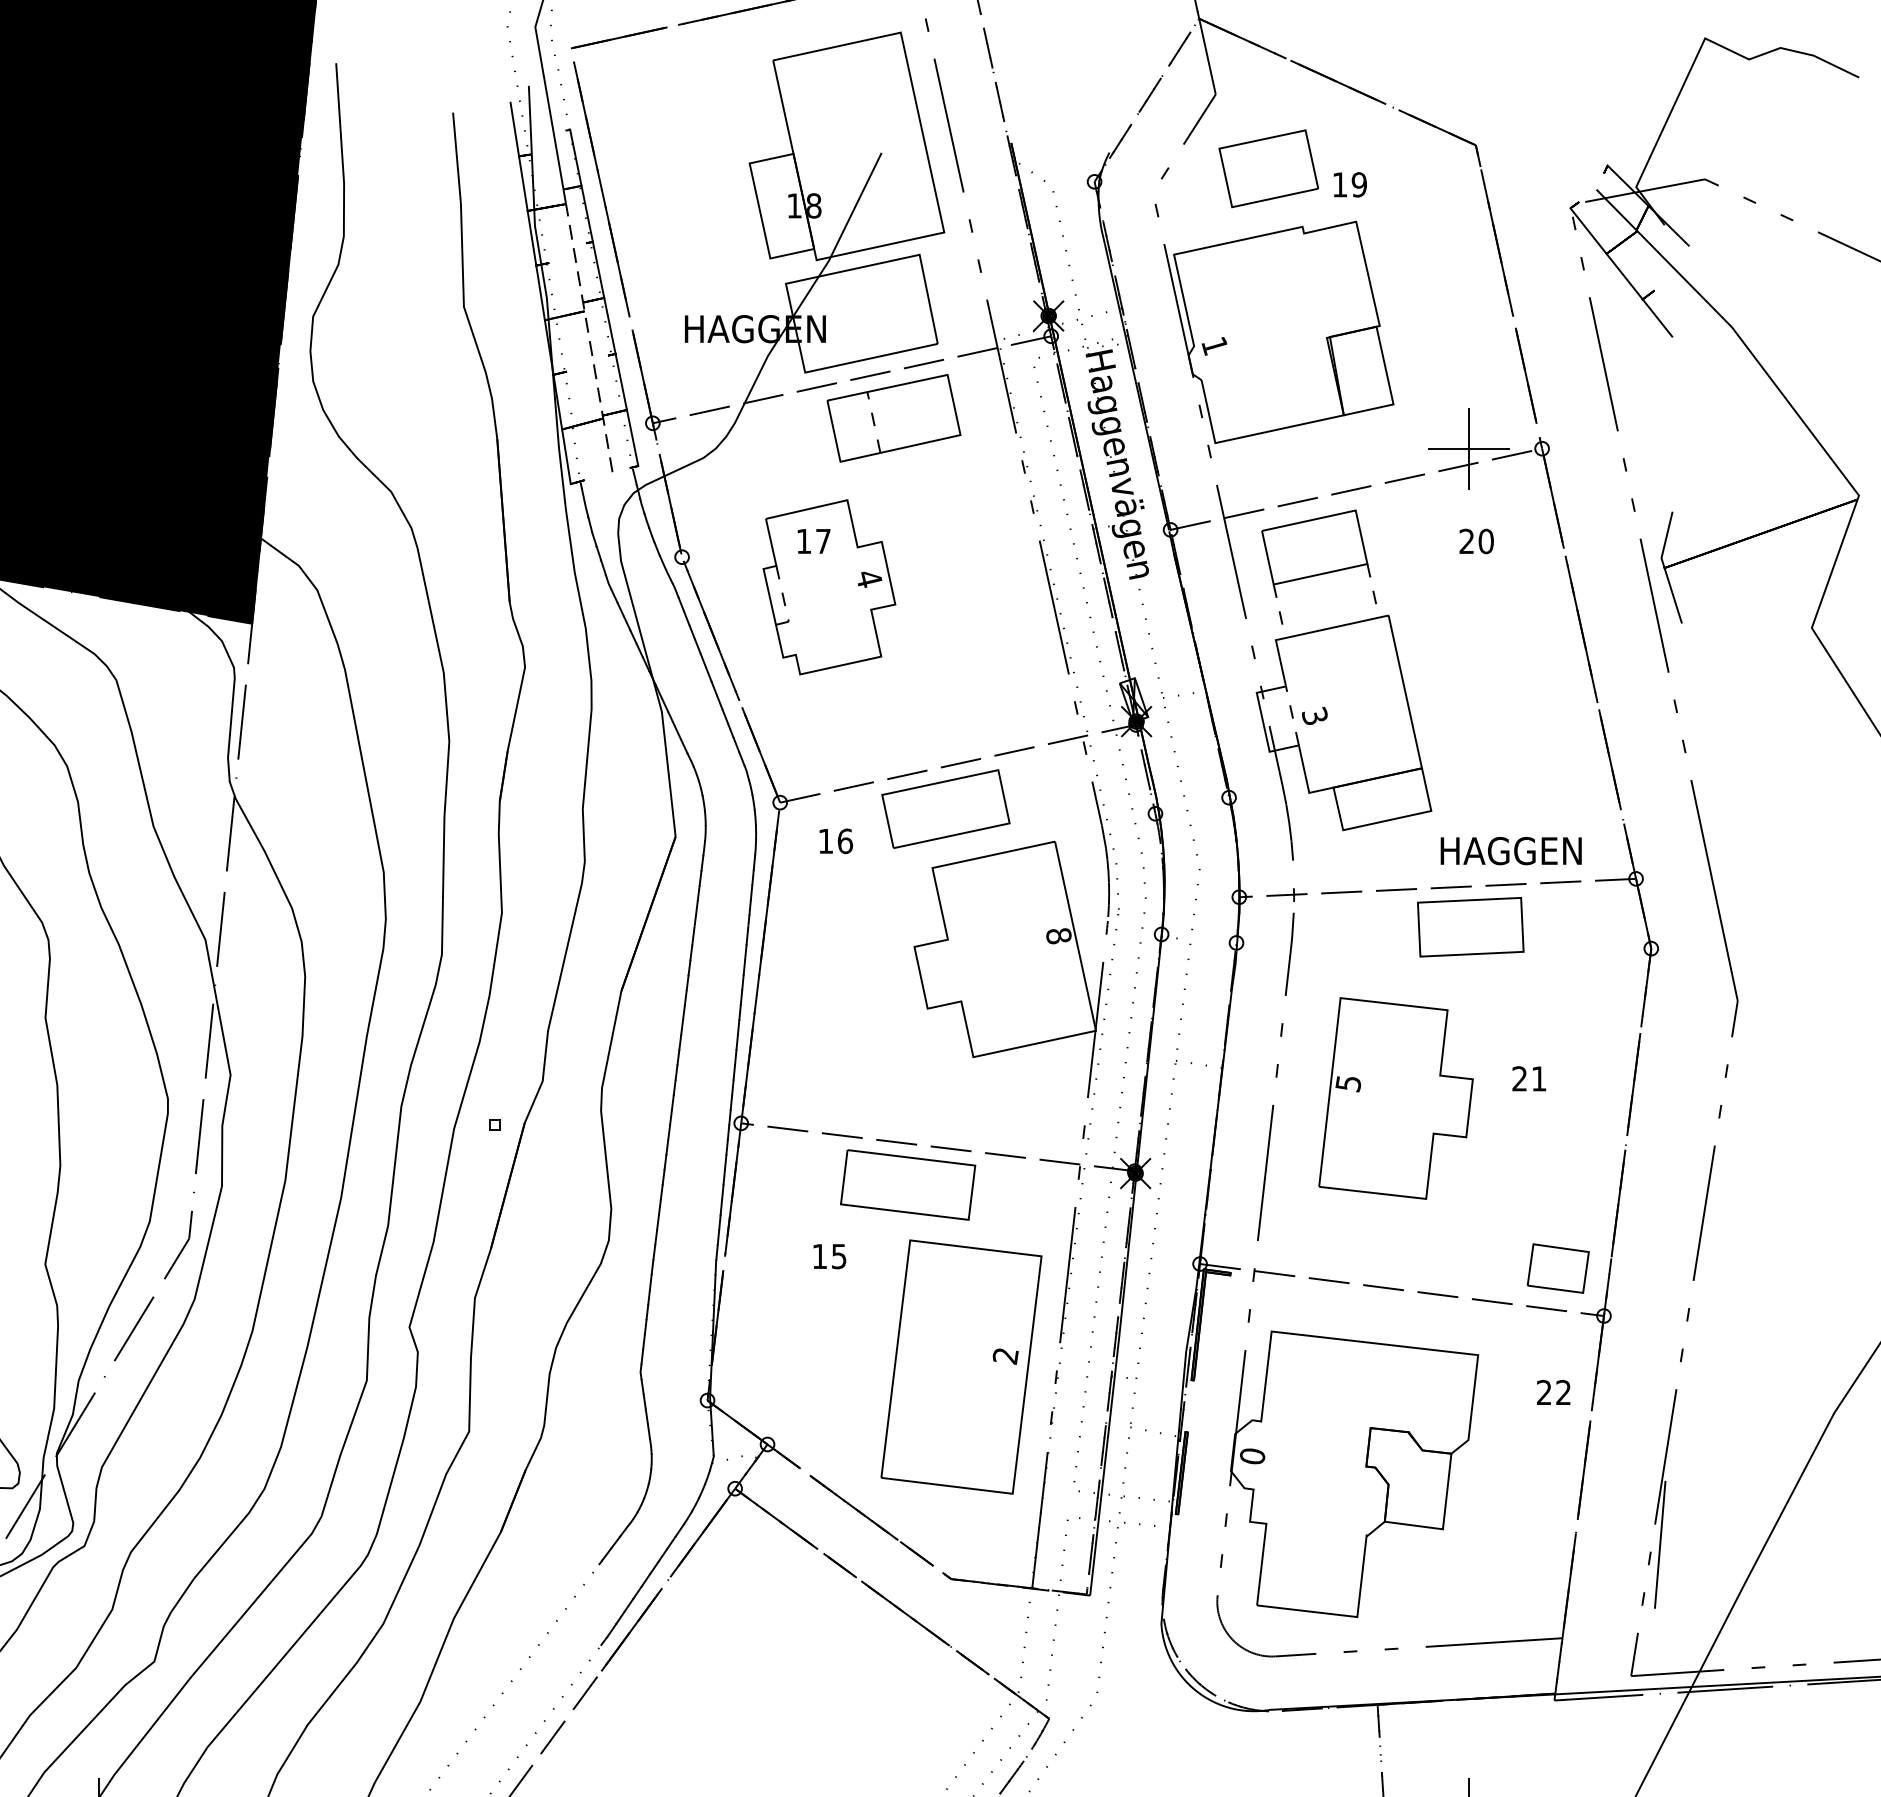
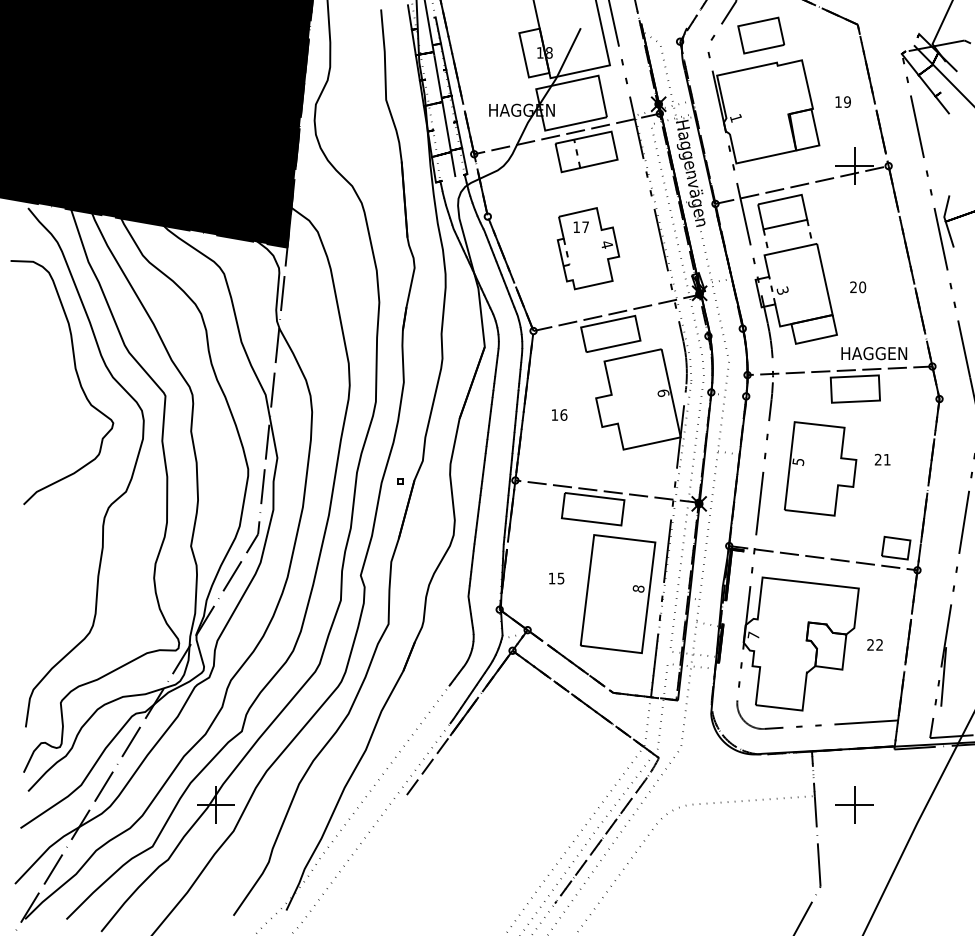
text: (1348, 183) -> (842, 101), moved
line: (589, 342) -> (444, 116), dashed -> solid
text: (1477, 541) -> (858, 287), moved
part: (829, 586) -> (588, 248), moved
text: (835, 840) -> (559, 414), moved
text: (1059, 934) -> (663, 392), 8 -> 6
text: (829, 1256) -> (556, 578), moved
text: (1005, 1355) -> (638, 588), 2 -> 8
text: (1552, 1391) -> (874, 644), moved
text: (1252, 1455) -> (753, 635), 0 -> 7

